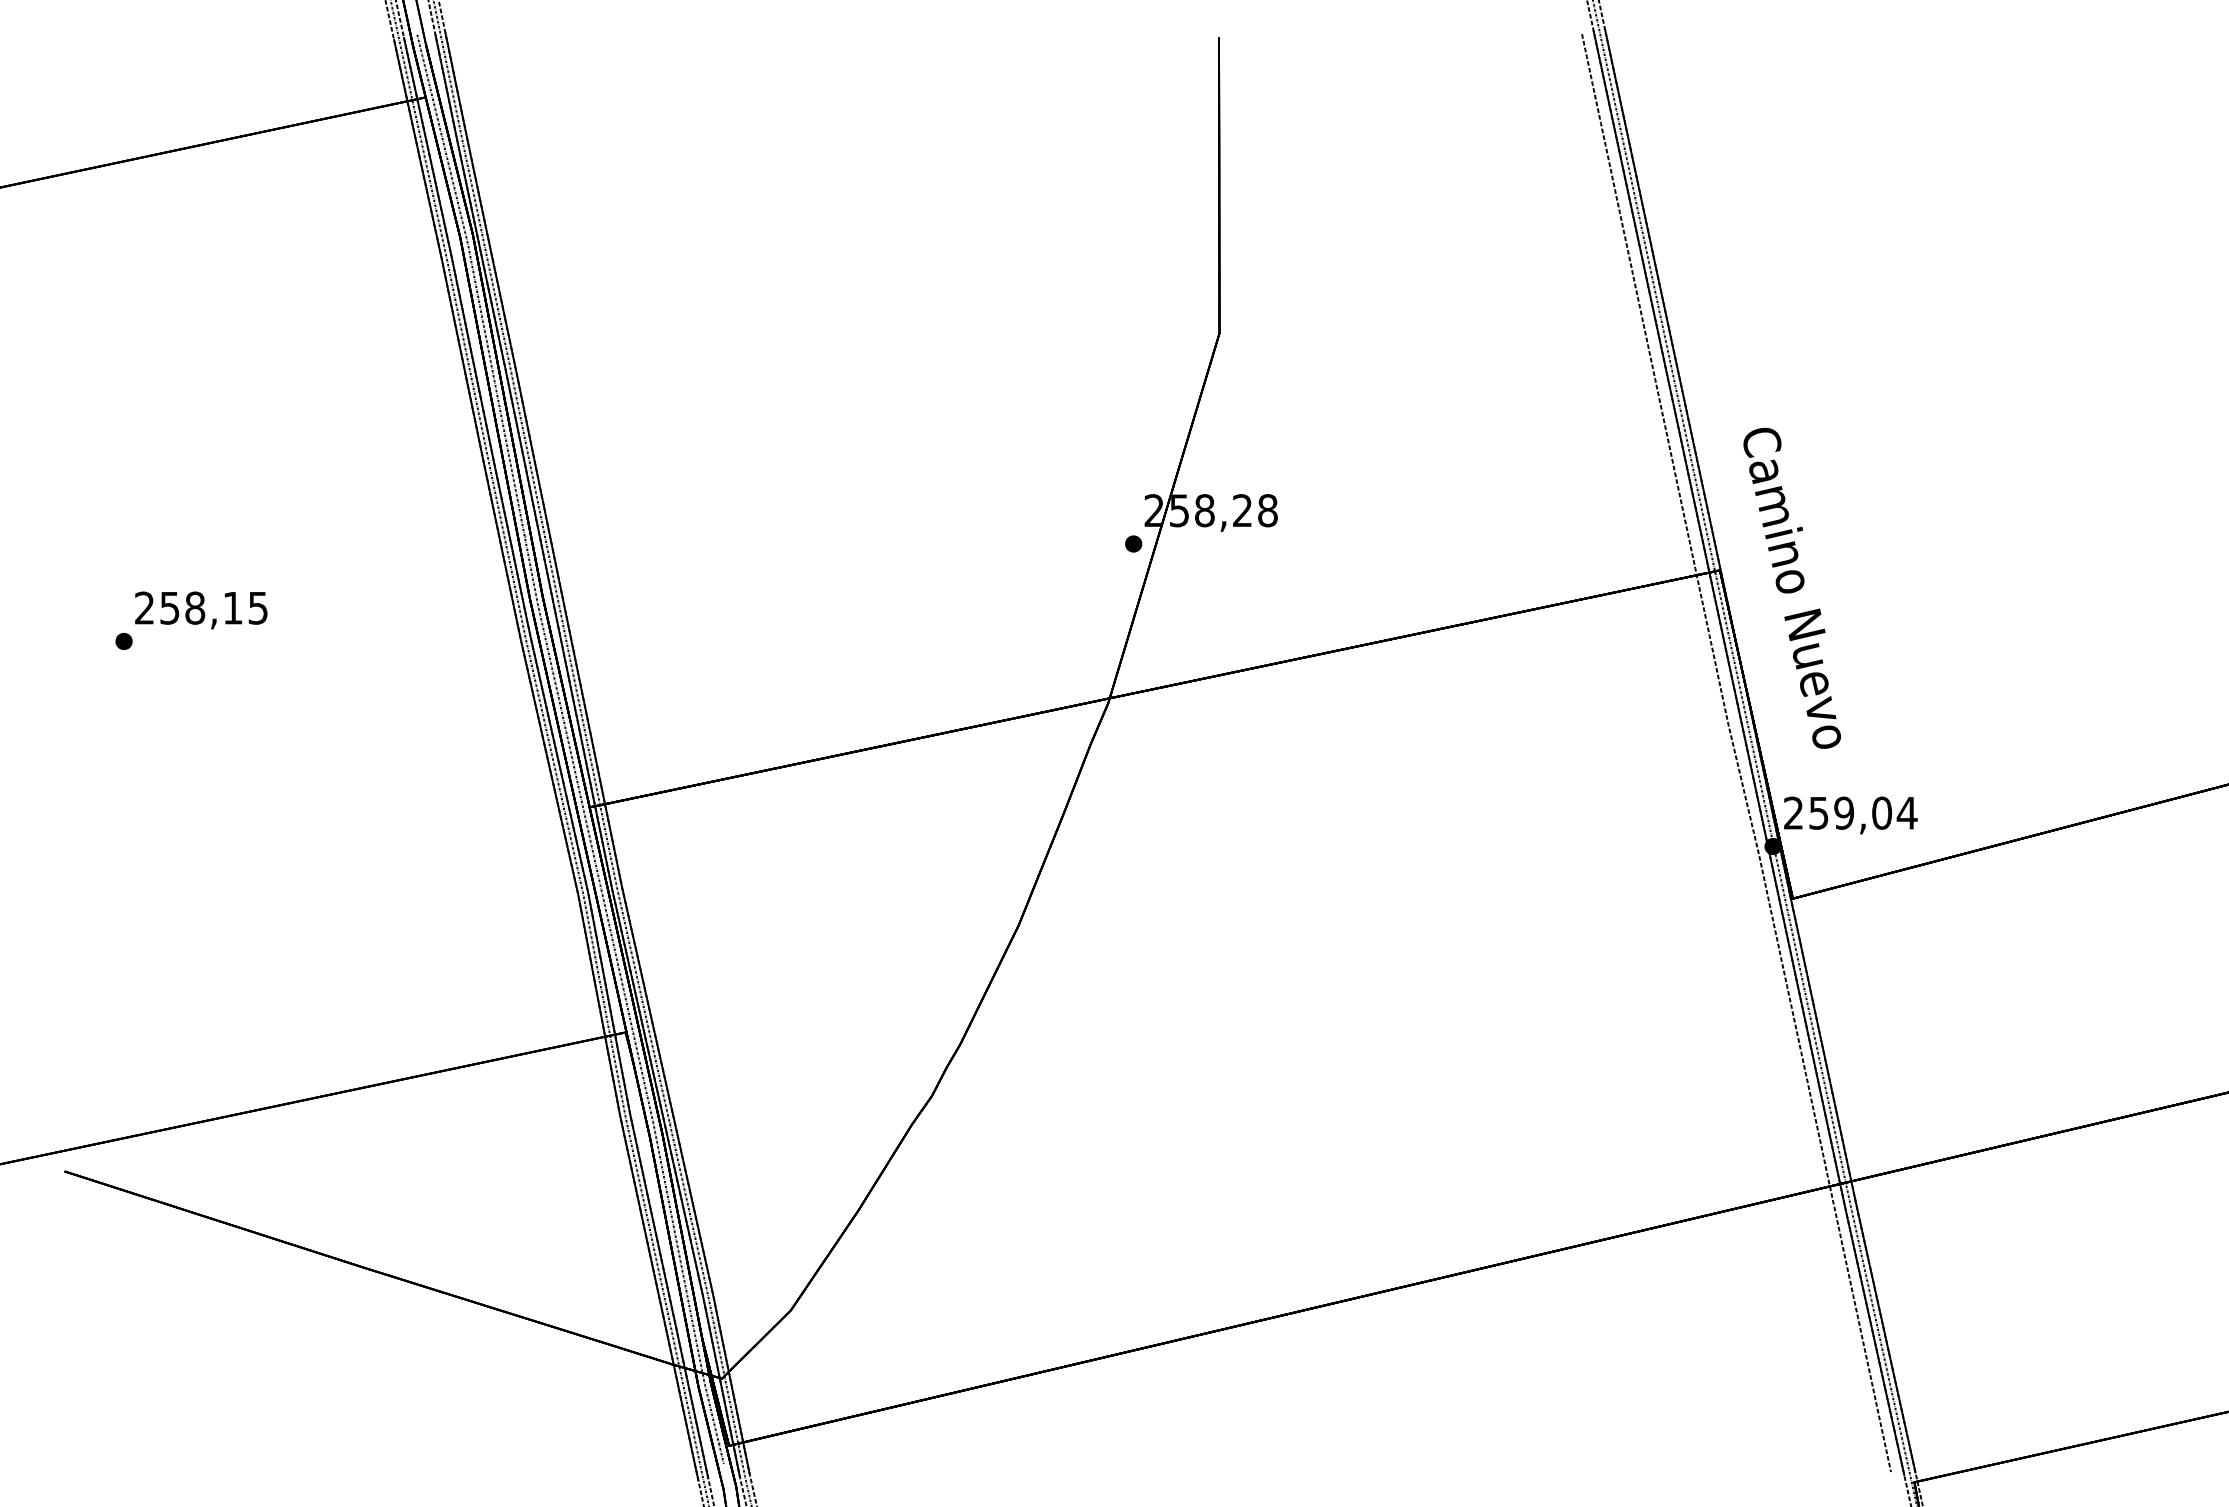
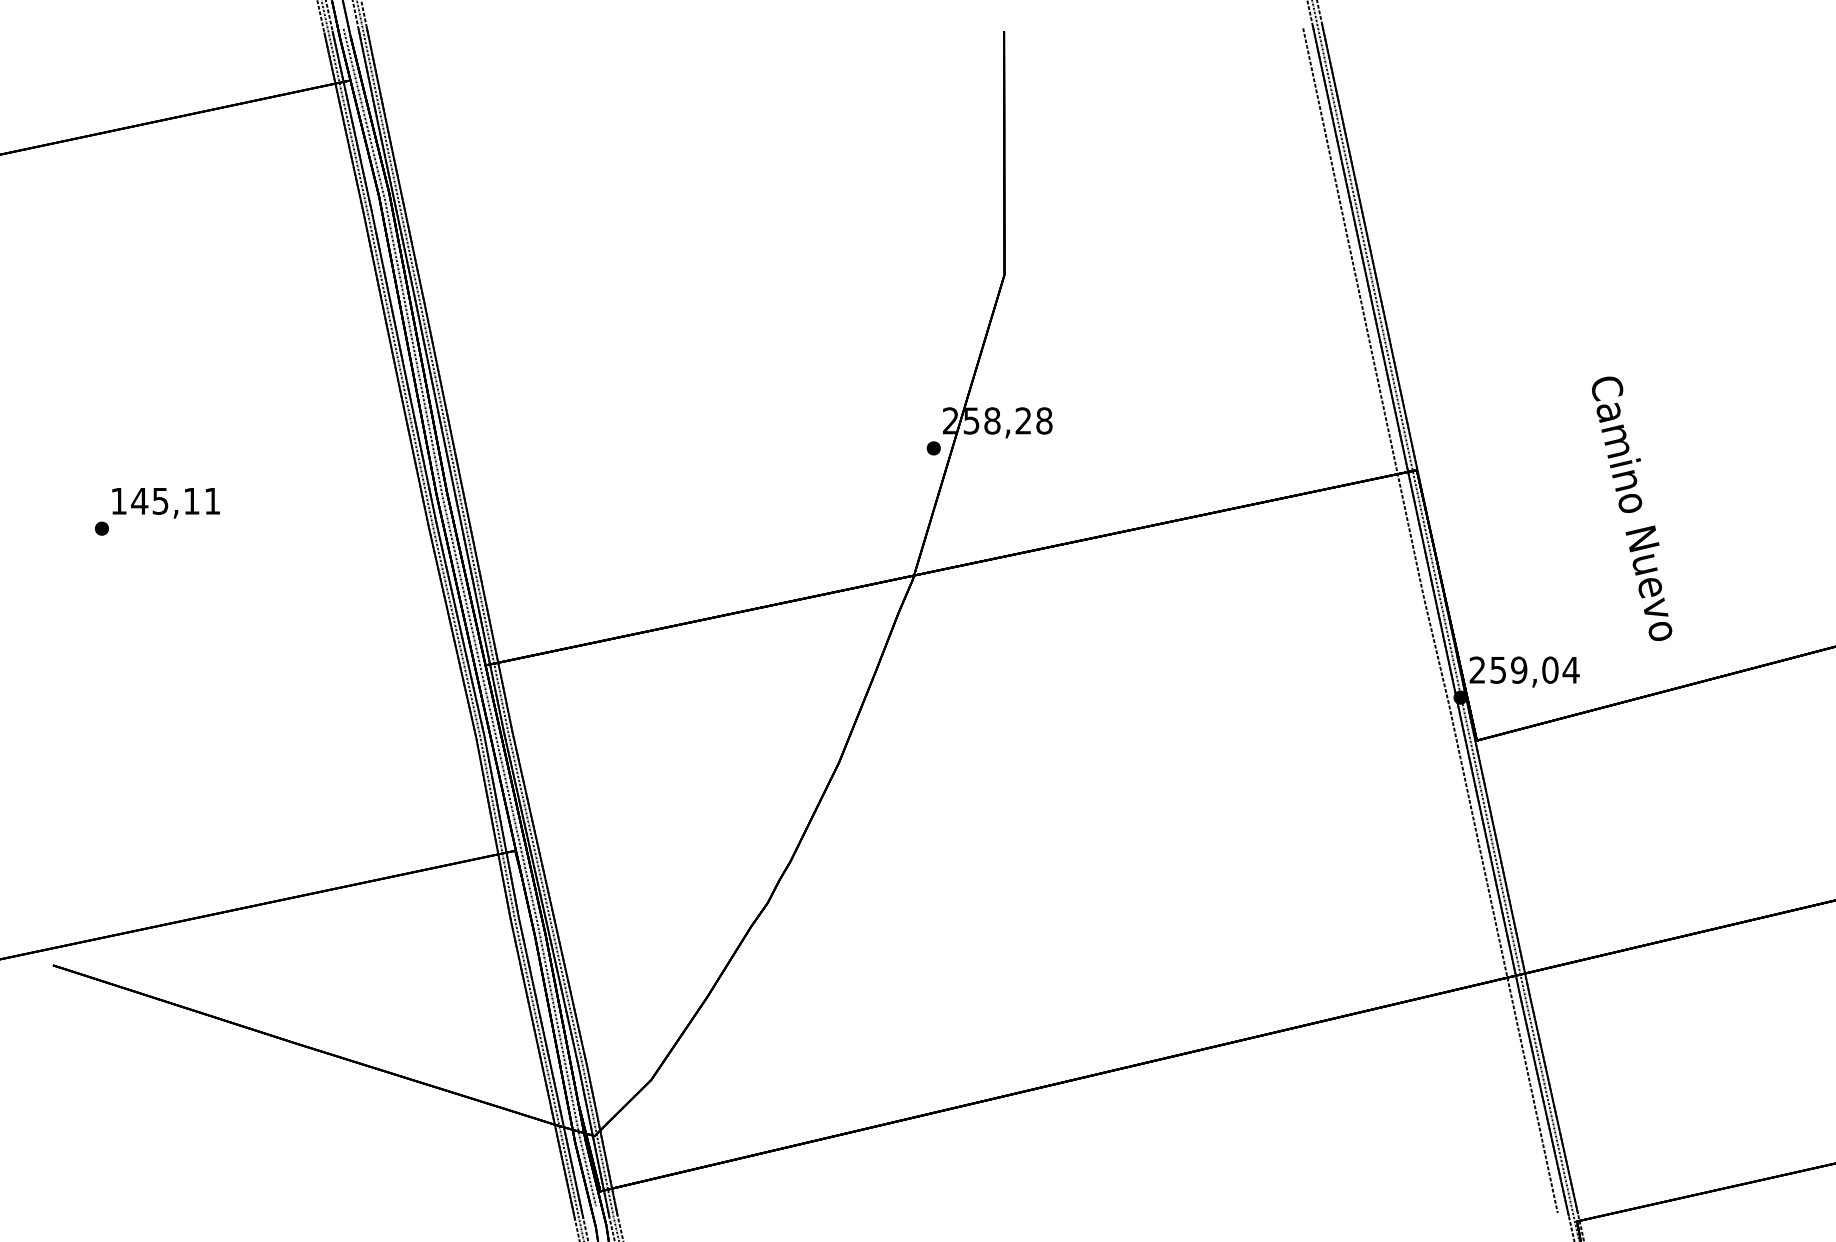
text: (1791, 587) -> (1631, 508), moved
text: (201, 607) -> (165, 500), 258,15 -> 145,11

